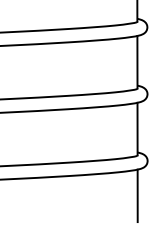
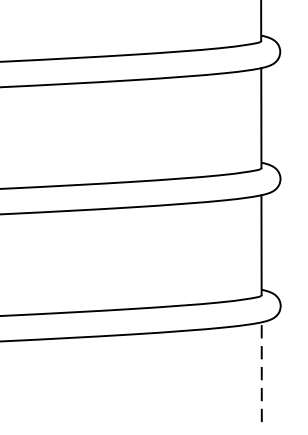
line: (137, 195) -> (261, 371), solid -> dashed

